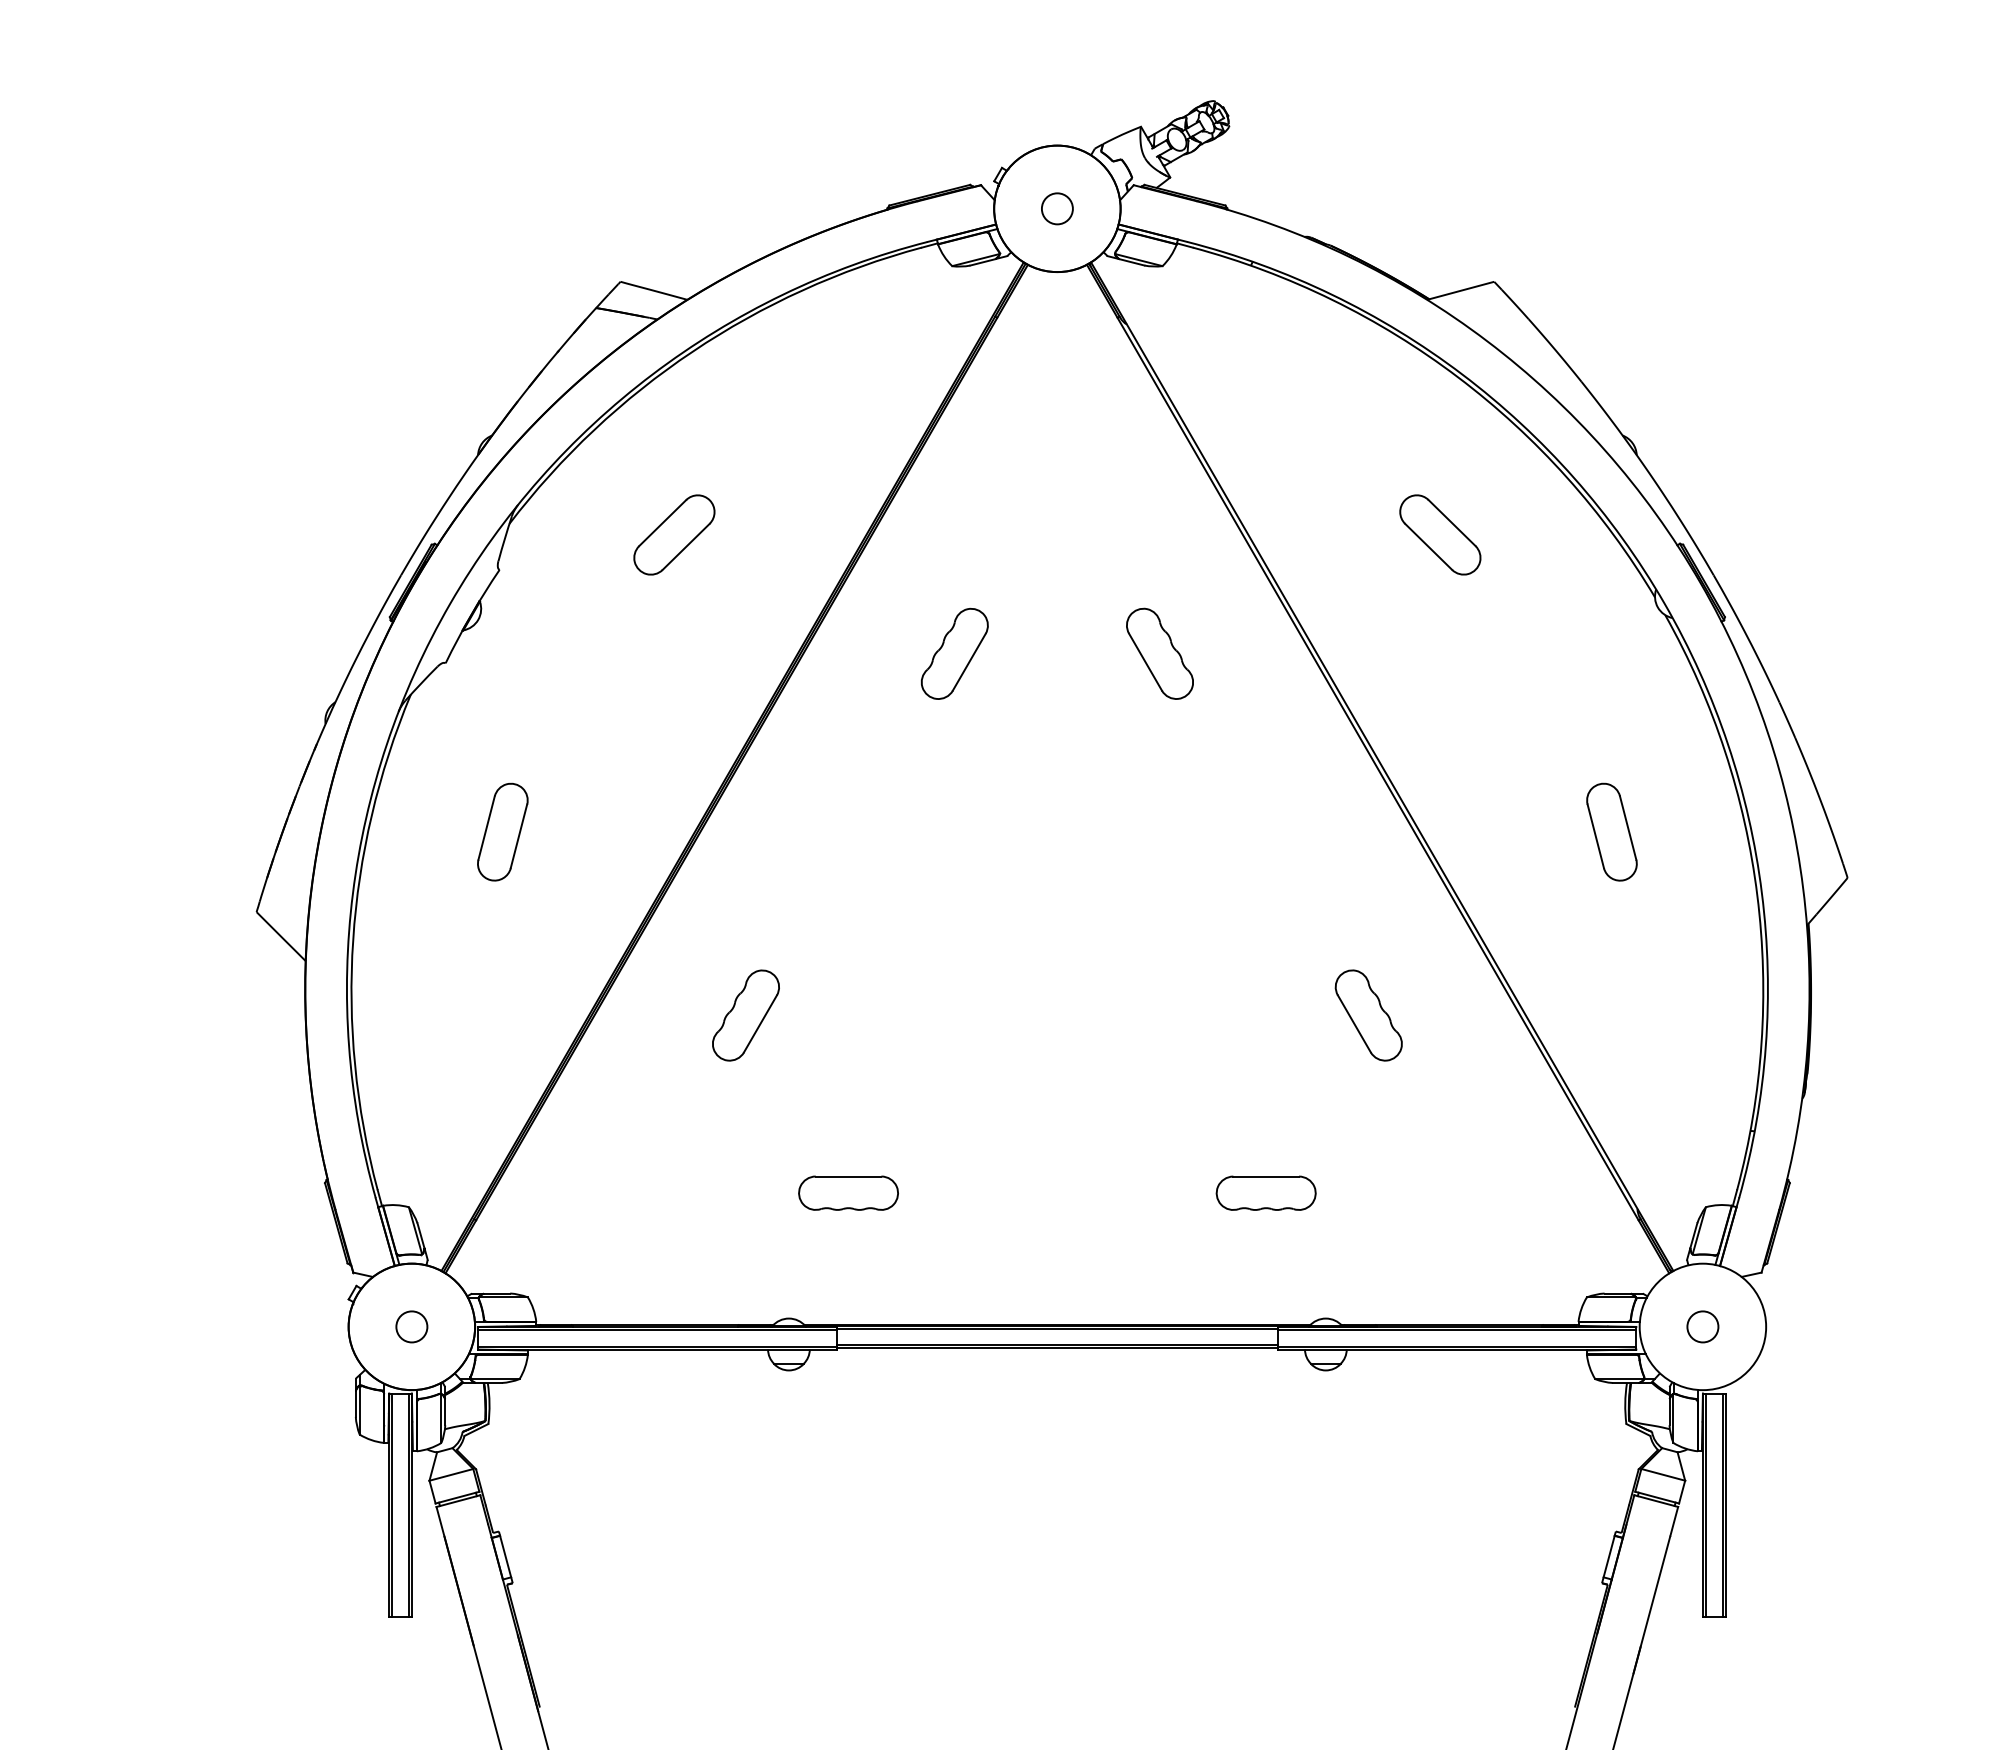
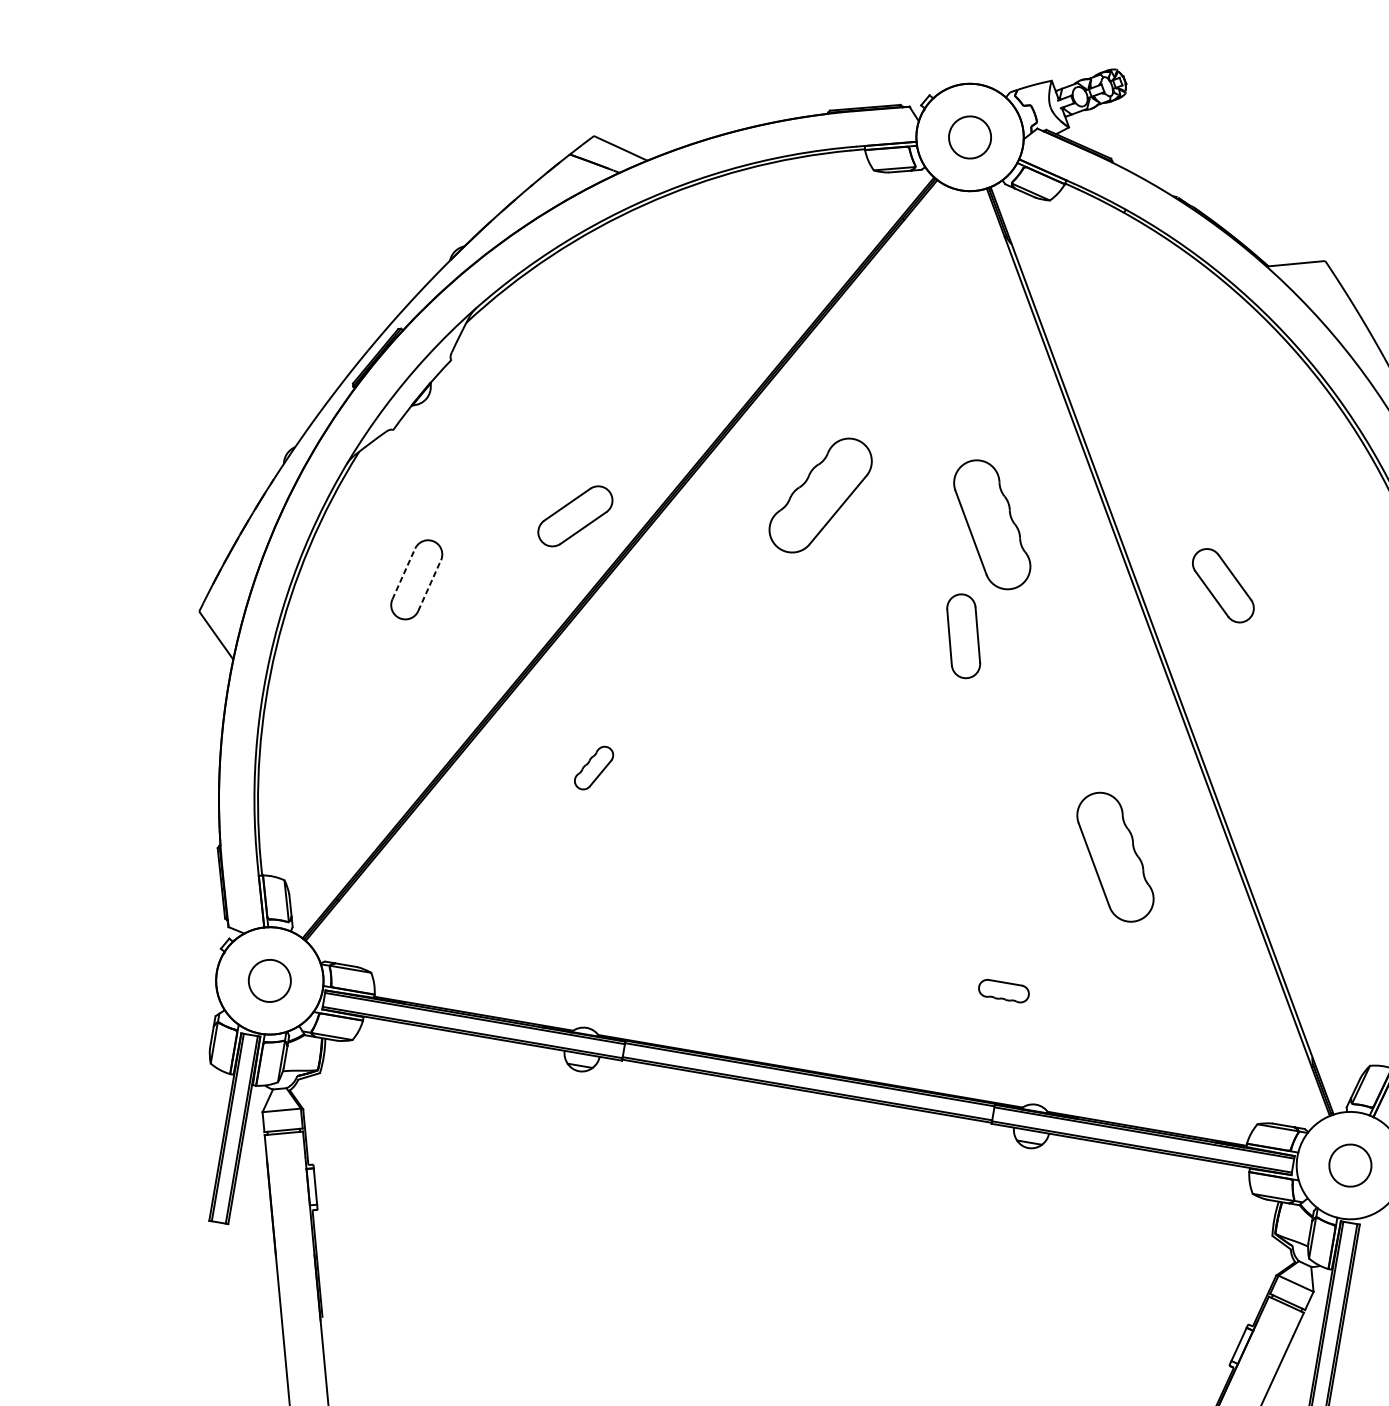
circle: (1056, 208) -> (969, 137), size x1.6
part: (674, 534) -> (575, 515), moved
part: (1440, 534) -> (1223, 585), moved
part: (954, 653) -> (820, 494), size x1.6
part: (1159, 653) -> (991, 524), size x1.6
line: (486, 828) -> (403, 574), solid -> dashed
part: (1611, 831) -> (963, 635), moved
line: (518, 836) -> (429, 585), solid -> dashed
part: (745, 1015) -> (593, 767), size x0.6
part: (1368, 1015) -> (1115, 857), size x1.6
part: (848, 1192) -> (654, 930), removed
part: (1265, 1192) -> (1003, 990), size x0.6
circle: (411, 1326) -> (269, 980), size x1.6
circle: (1702, 1326) -> (1350, 1165), size x1.6

